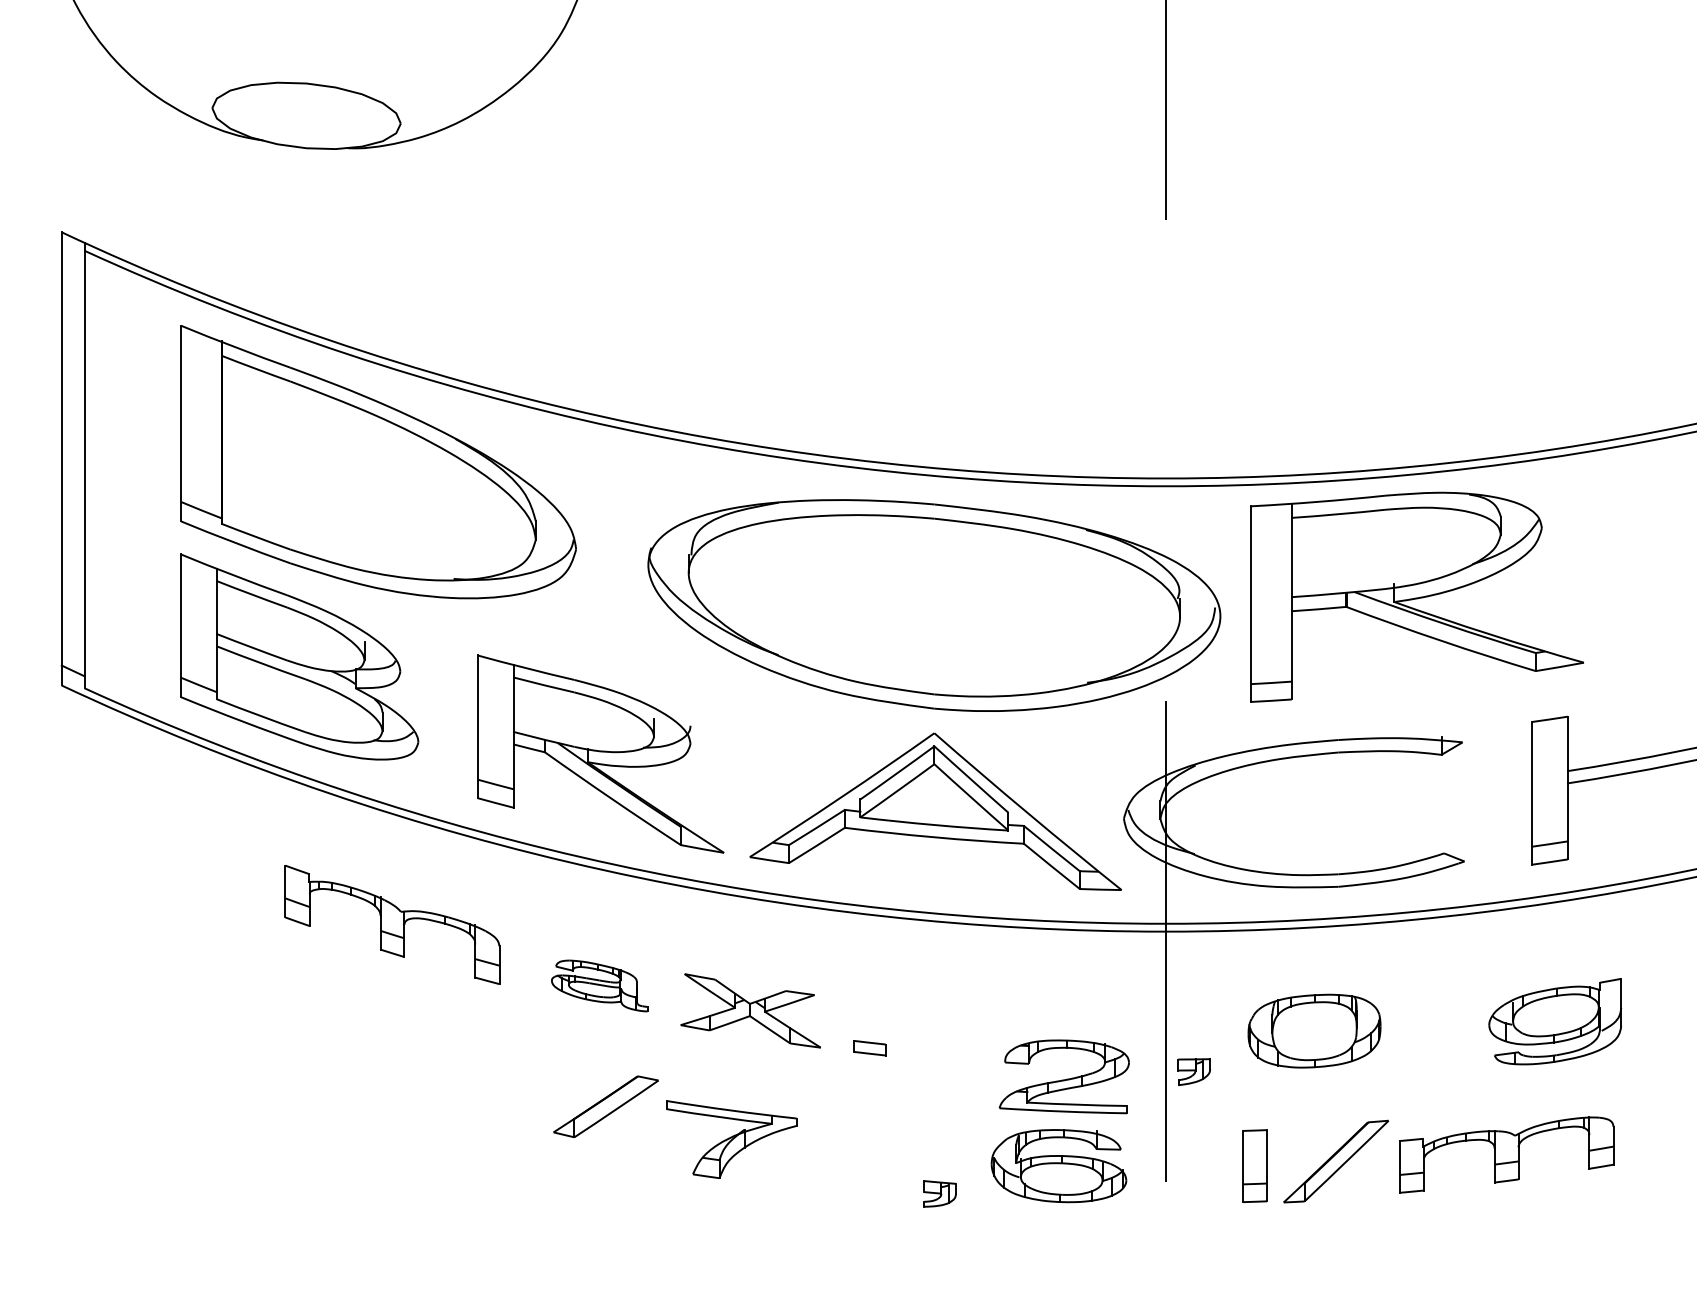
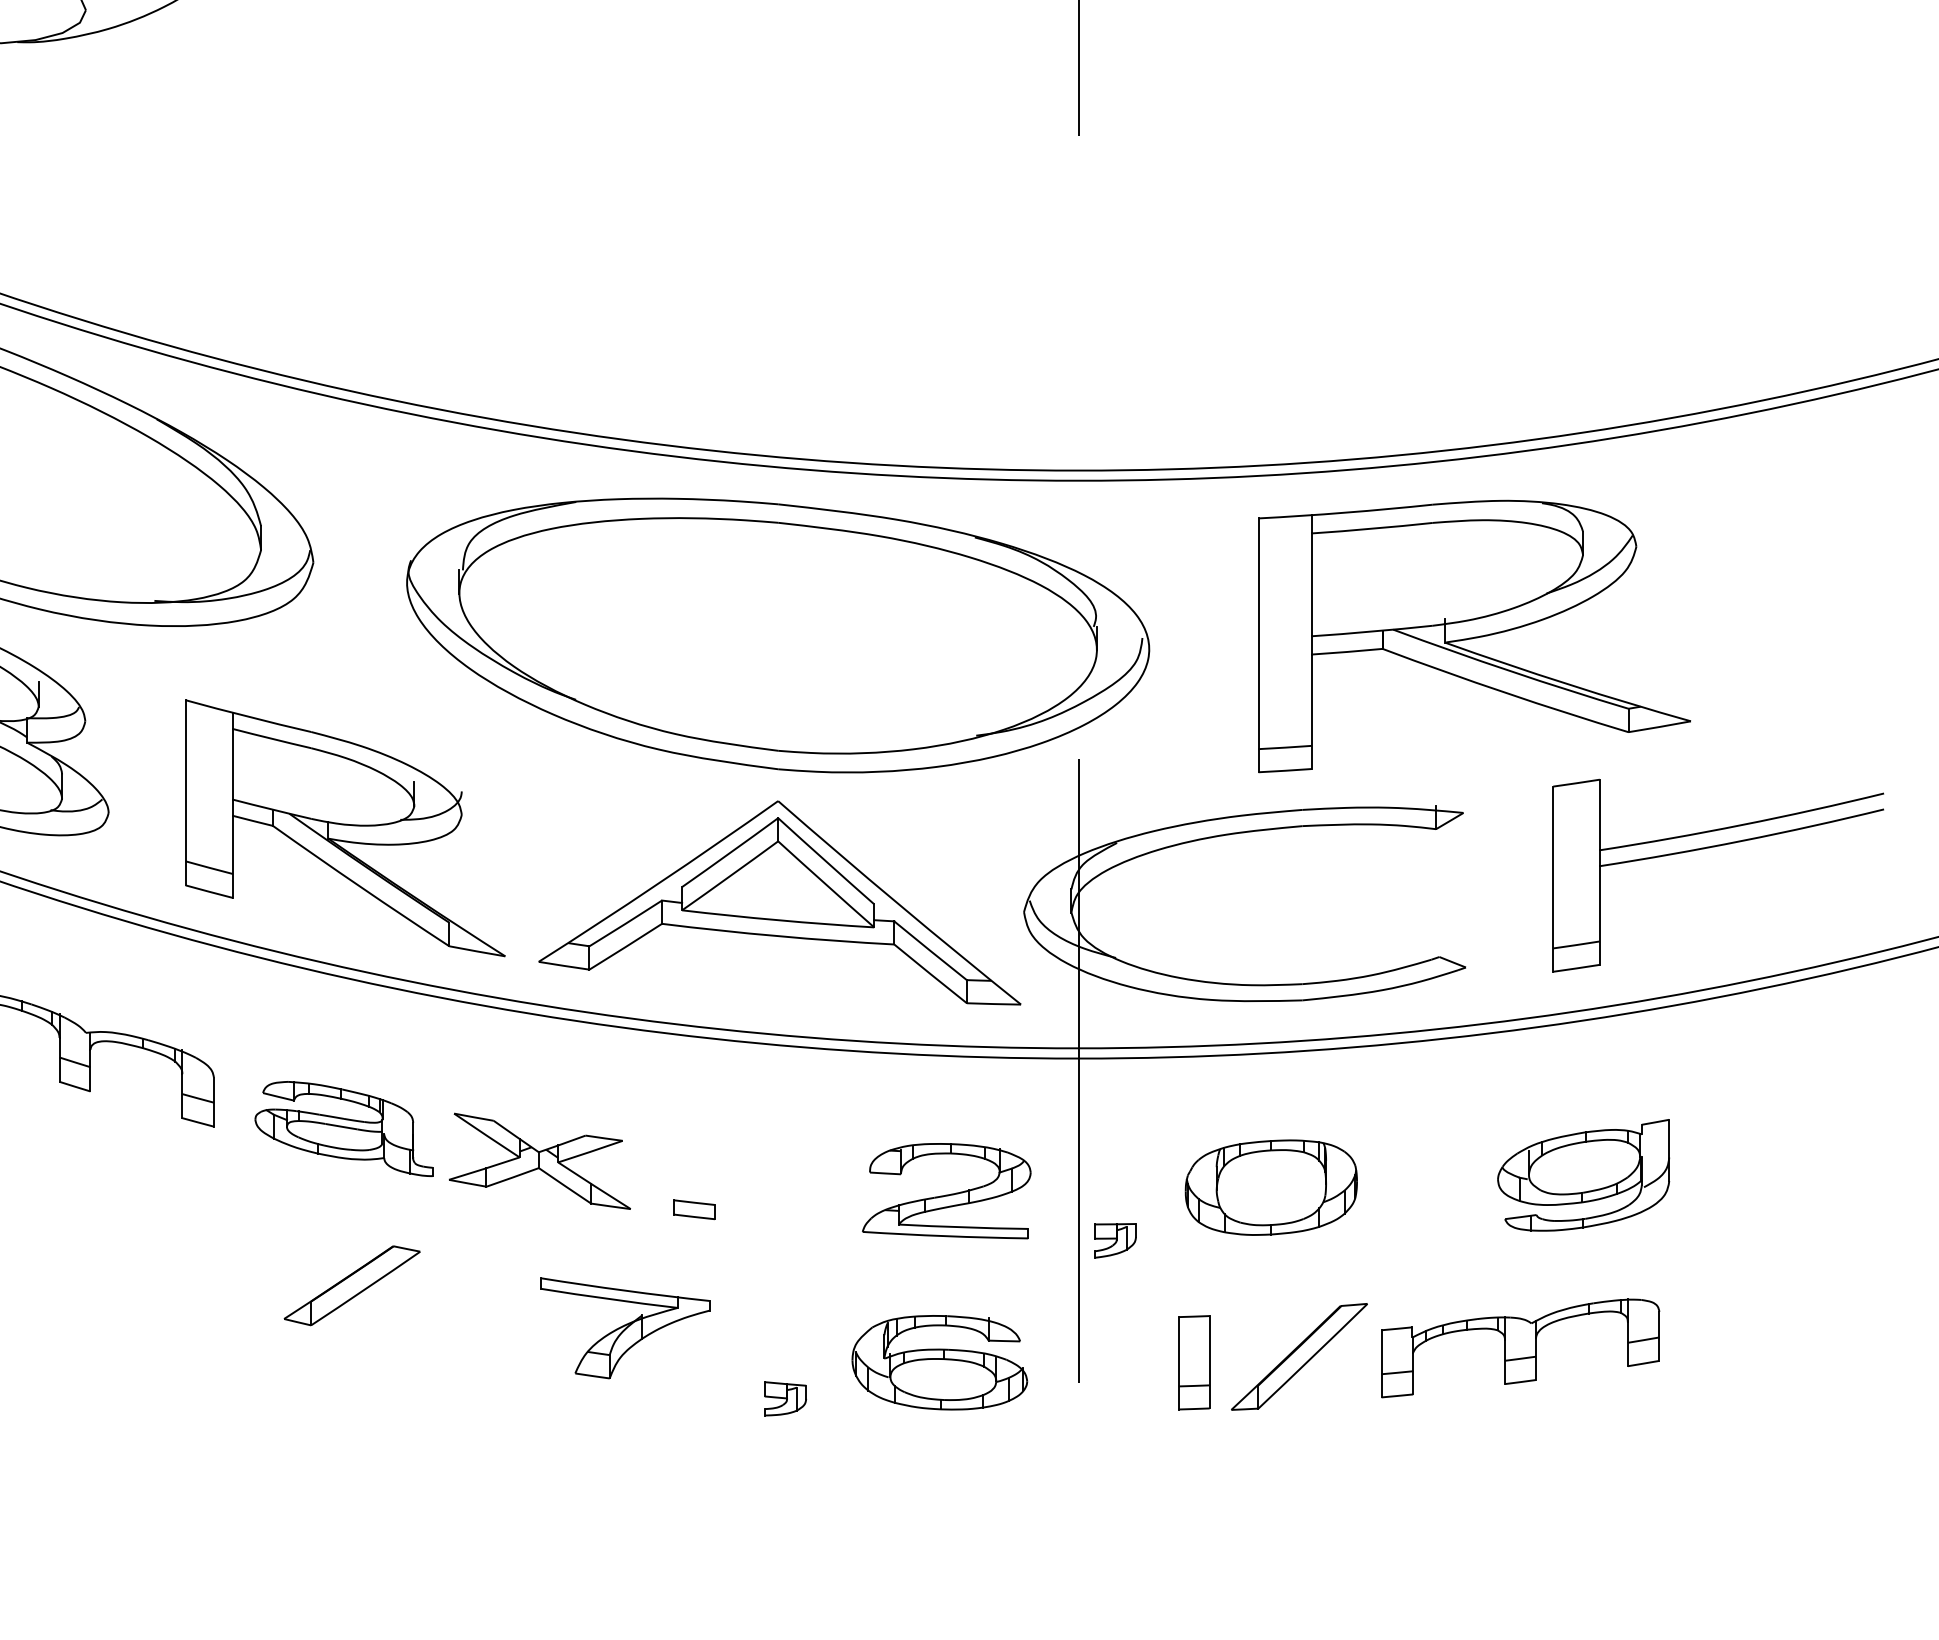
part: (1416, 596) -> (1473, 635), moved
part: (599, 985) -> (343, 1128), size x1.43
part: (1063, 1076) -> (945, 1190), moved
part: (731, 1139) -> (625, 1328), moved

